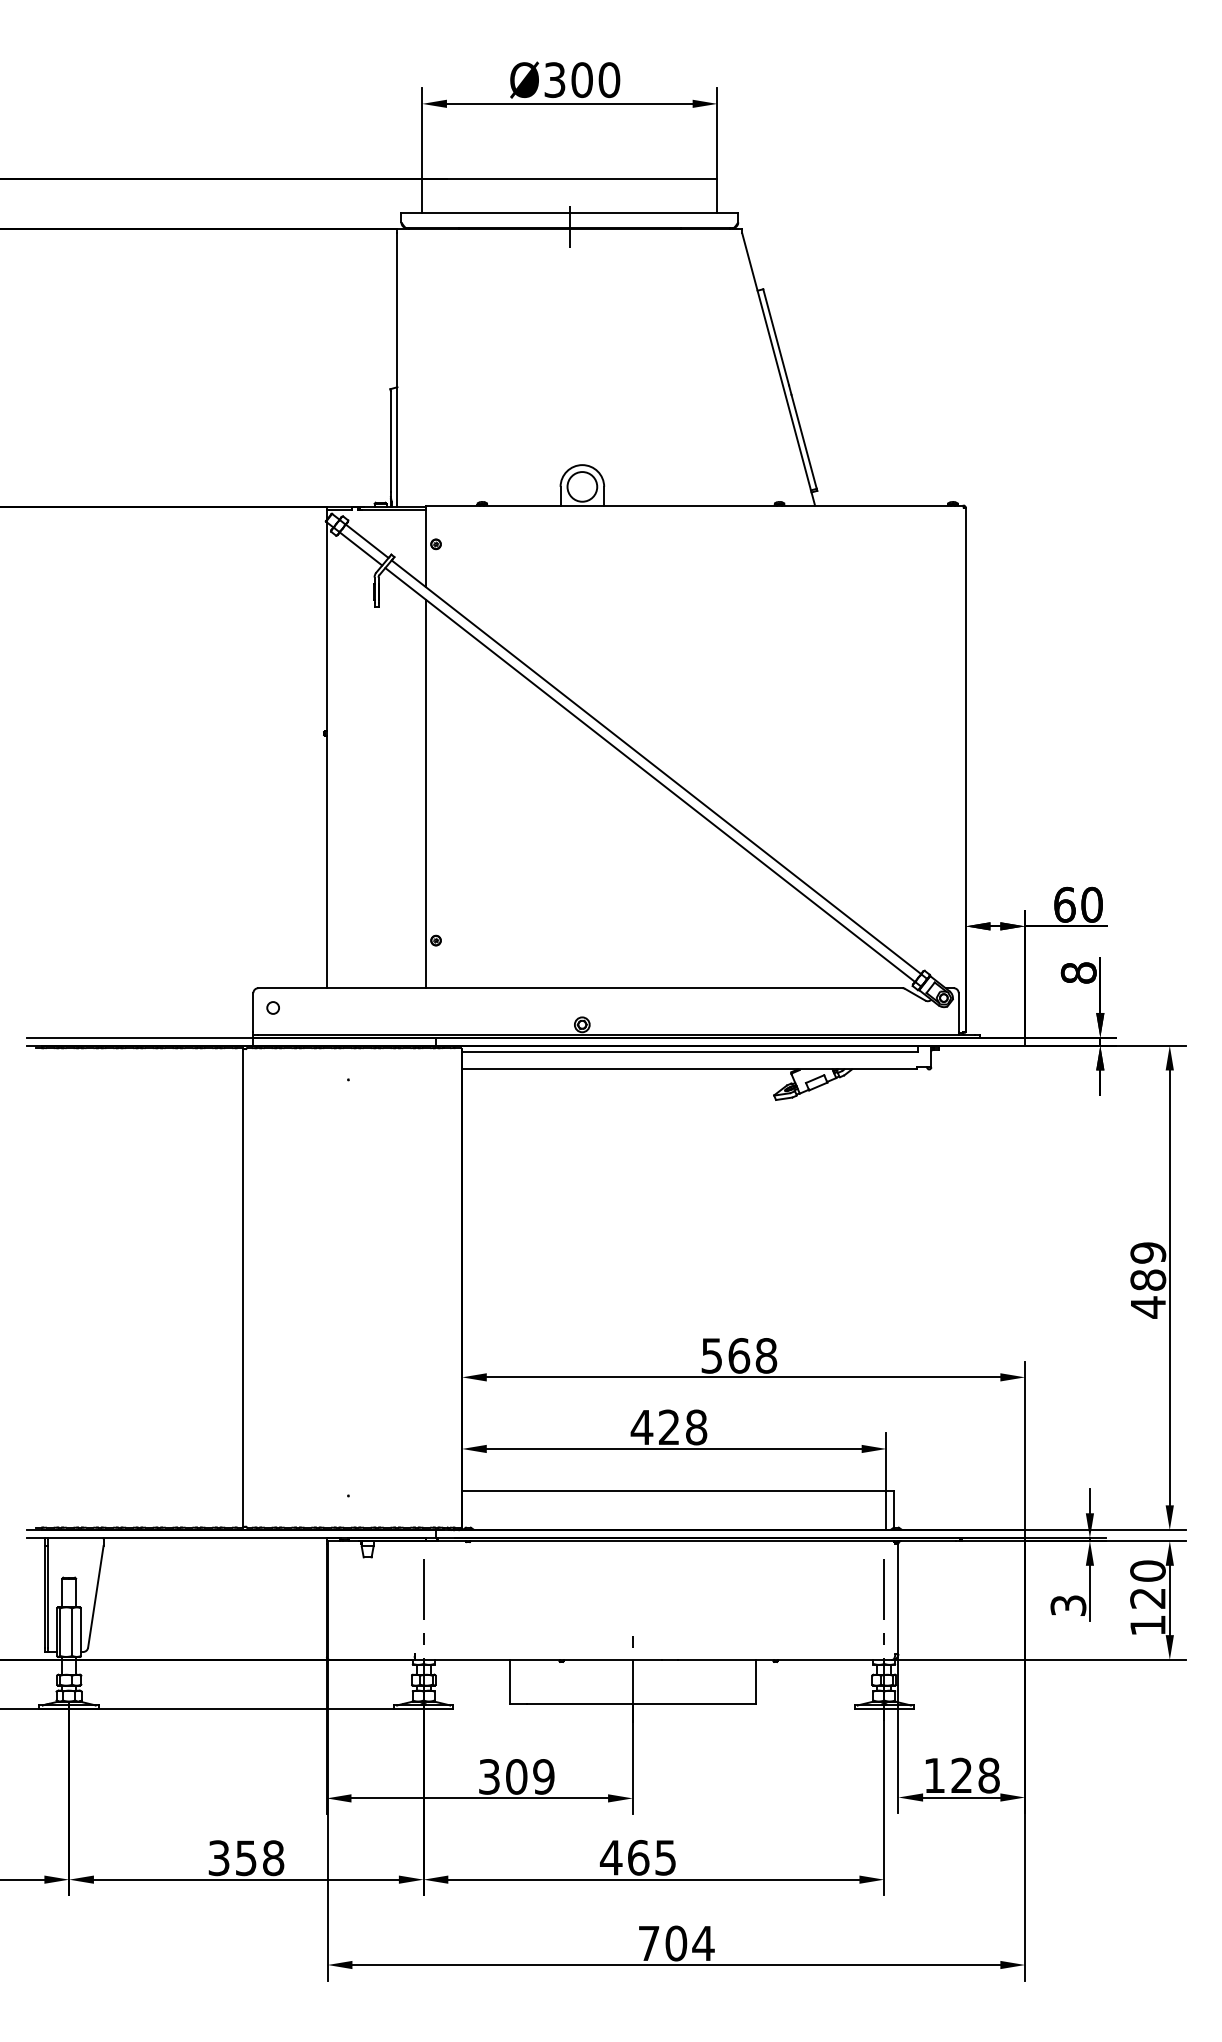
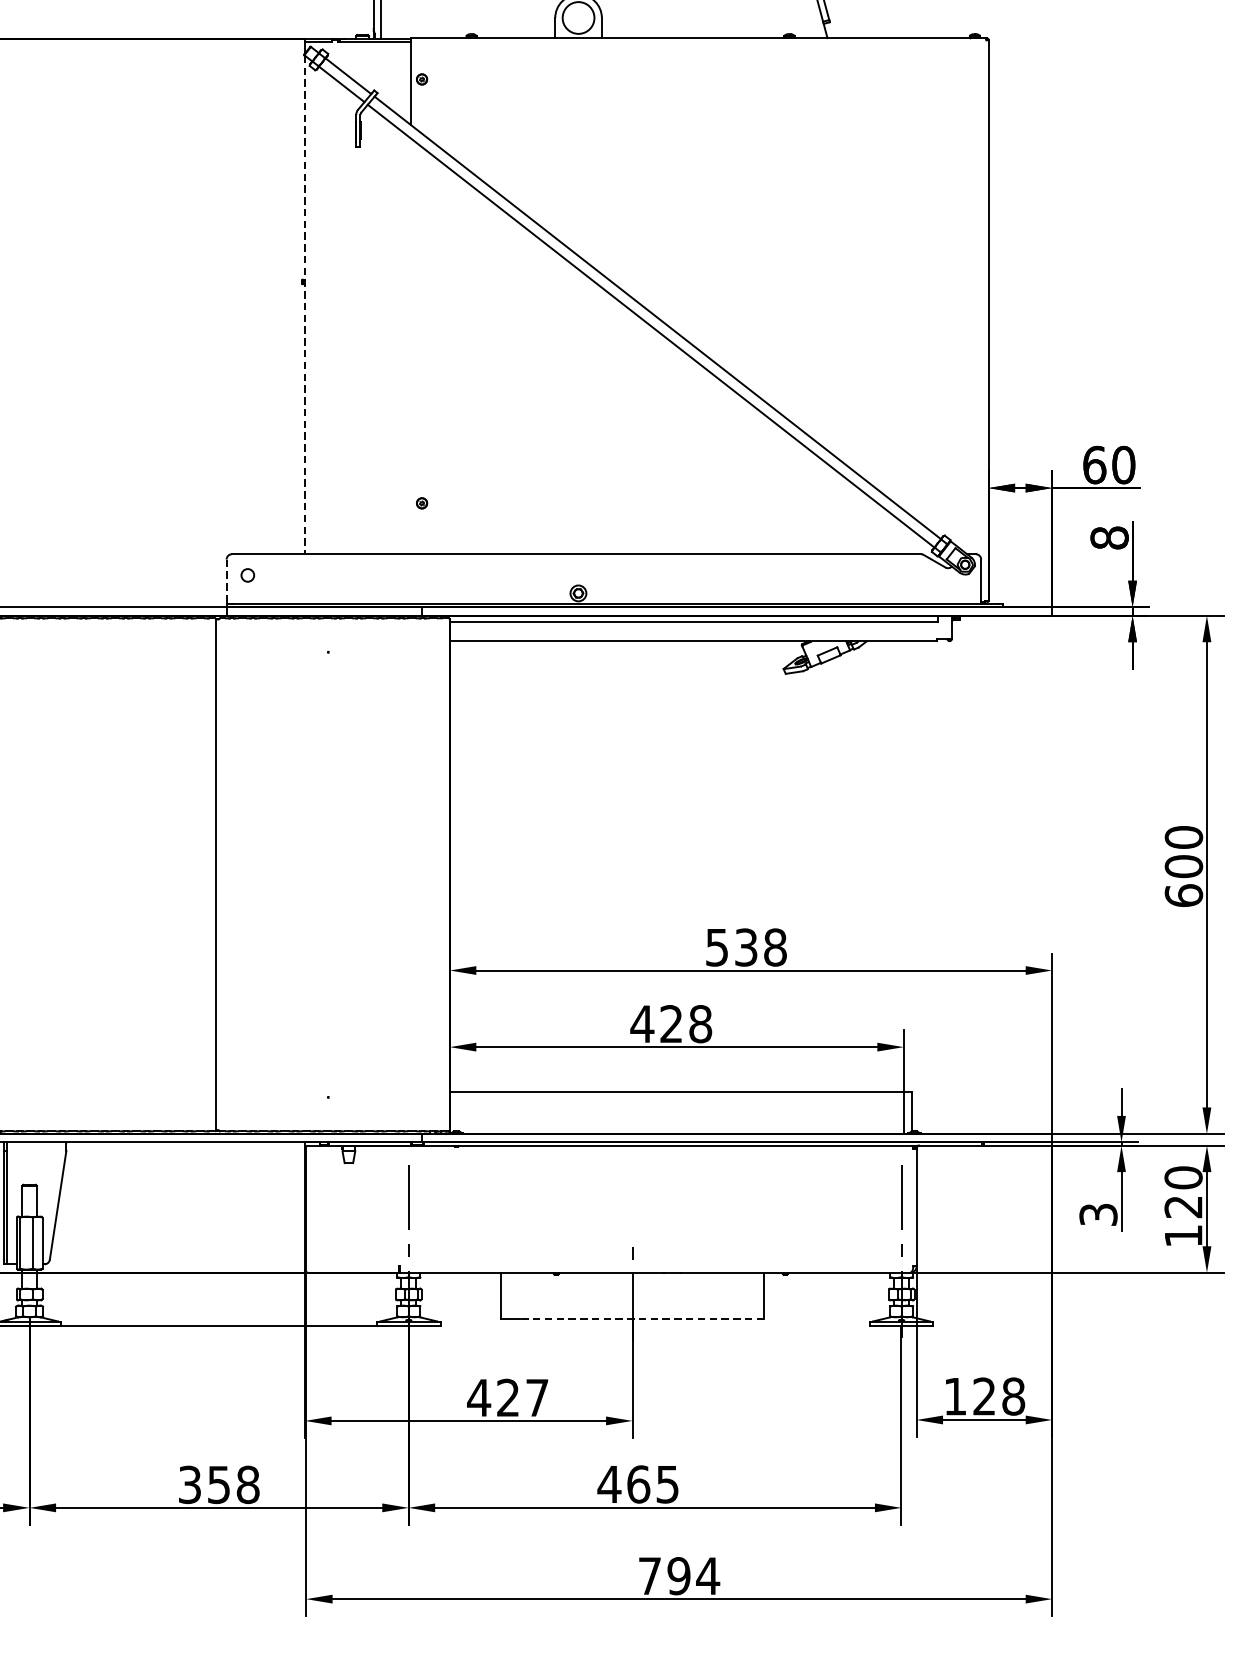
line: (326, 755) -> (304, 305), solid -> dashed
line: (425, 793) -> (410, 345), removed
line: (253, 1012) -> (226, 580), solid -> dashed
text: (1148, 1280) -> (1184, 866), 489 -> 600
text: (739, 1355) -> (746, 947), 568 -> 538
line: (641, 1703) -> (641, 1319), solid -> dashed
text: (516, 1776) -> (508, 1397), 309 -> 427
text: (676, 1943) -> (679, 1576), 704 -> 794

